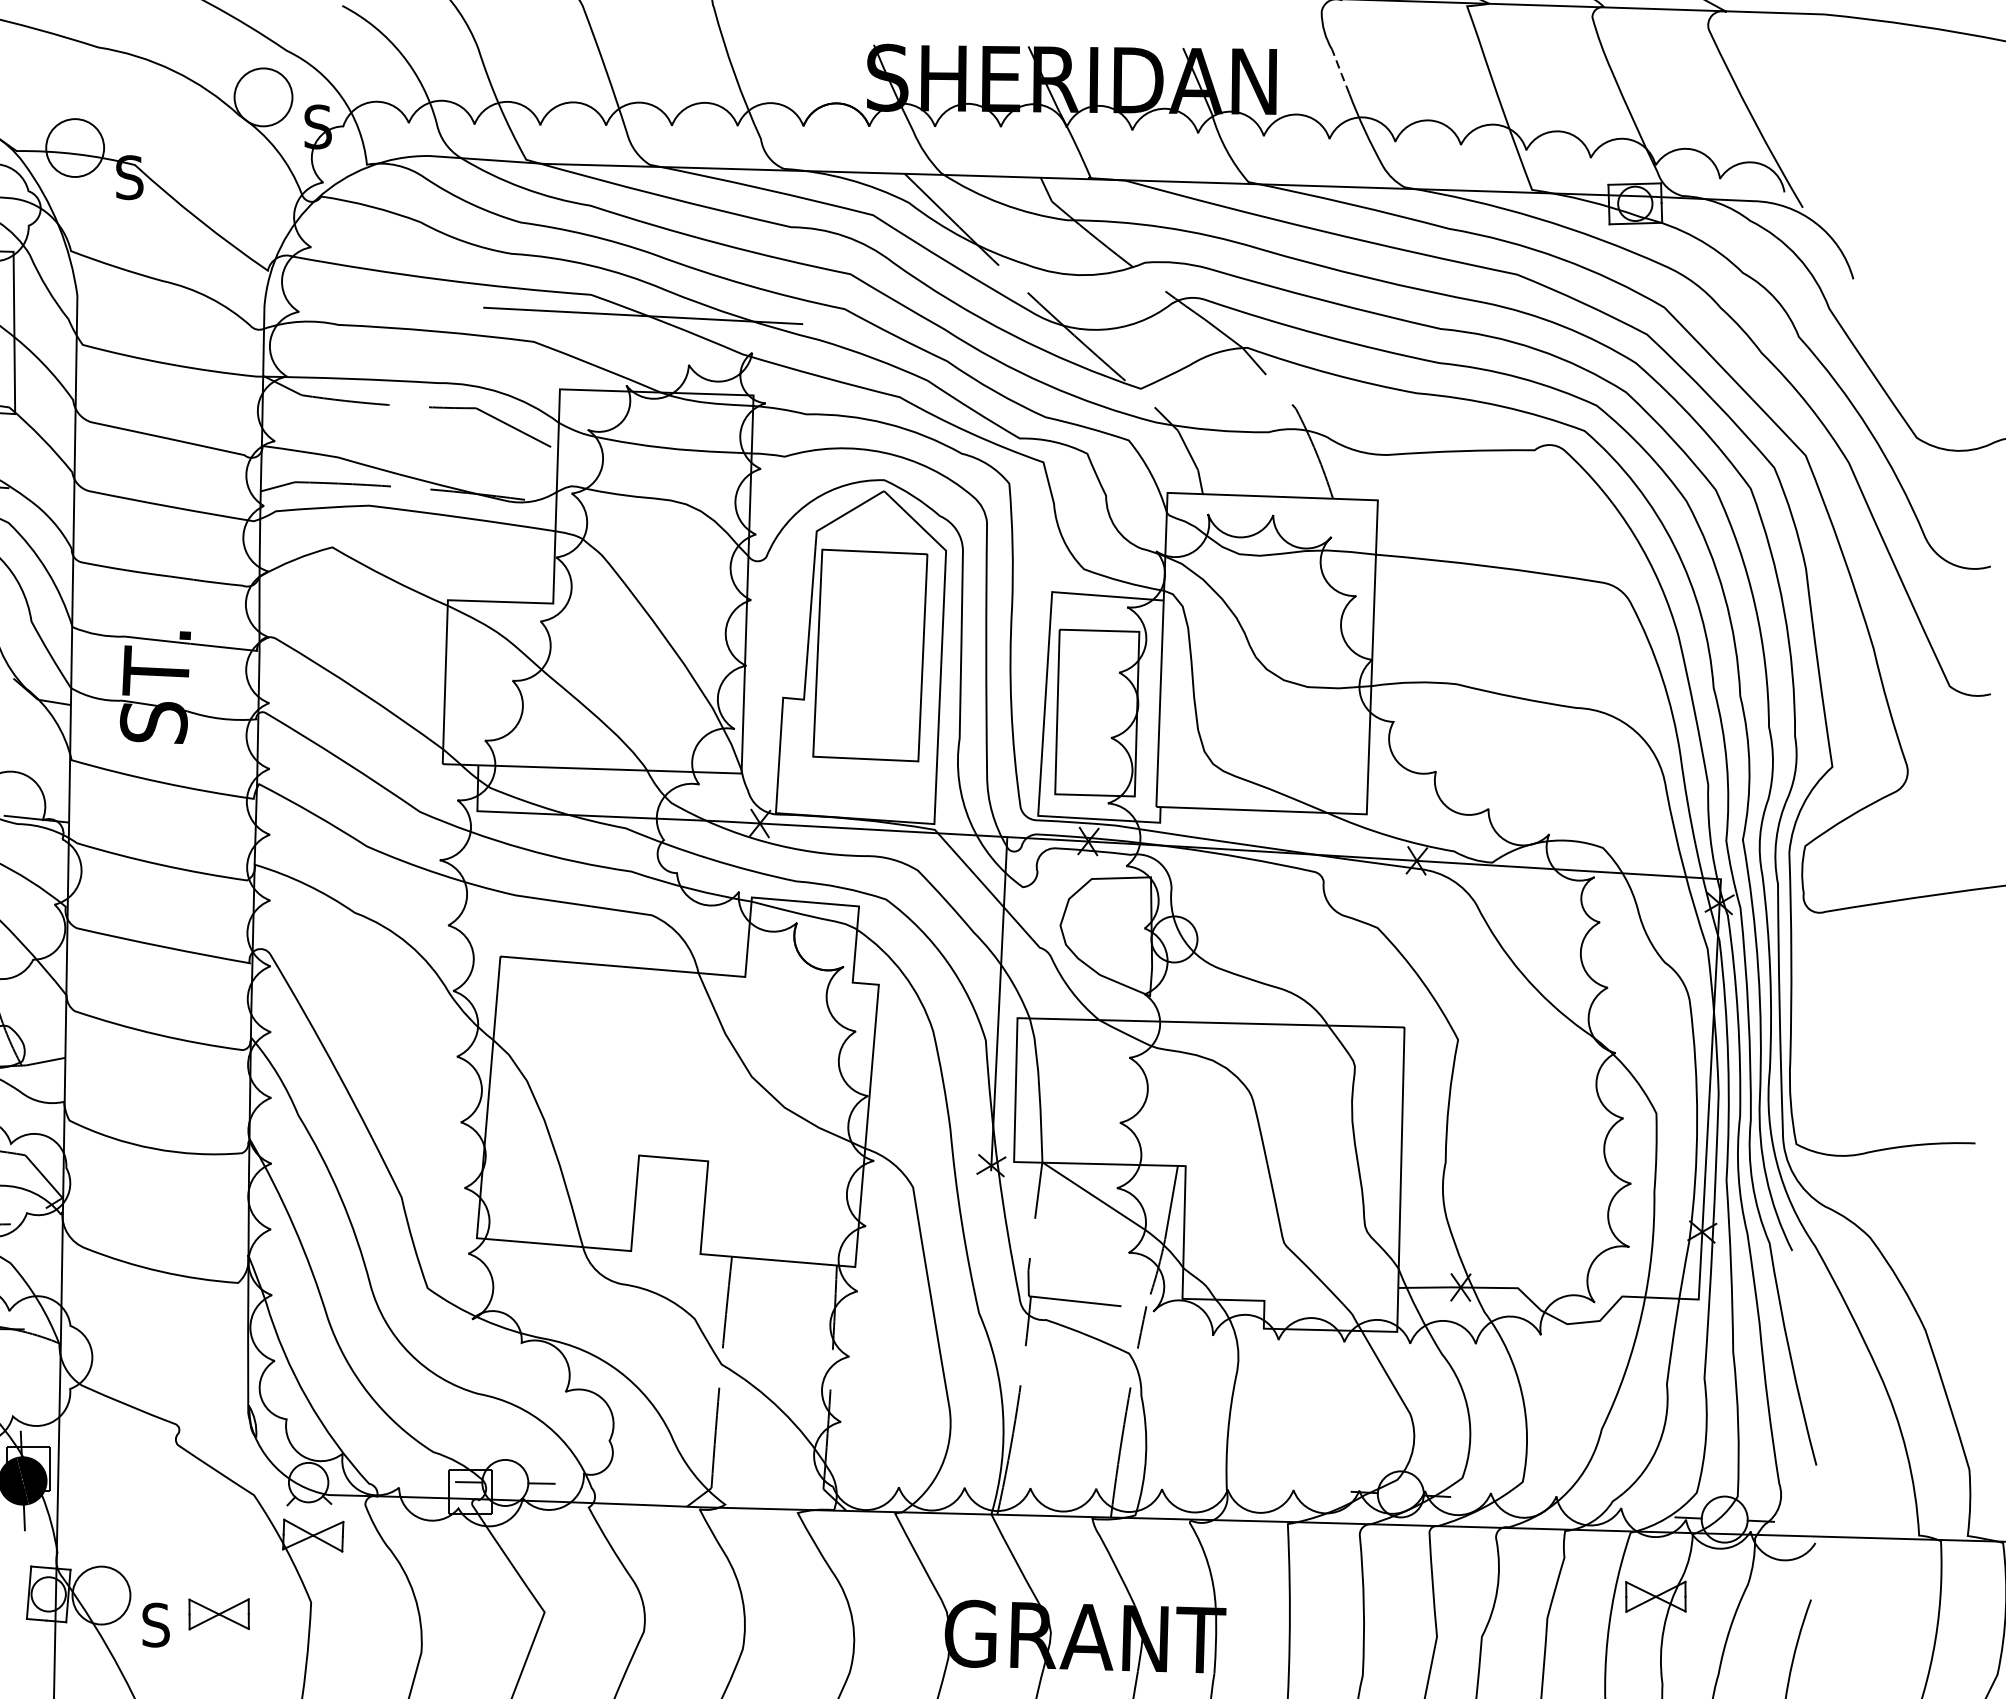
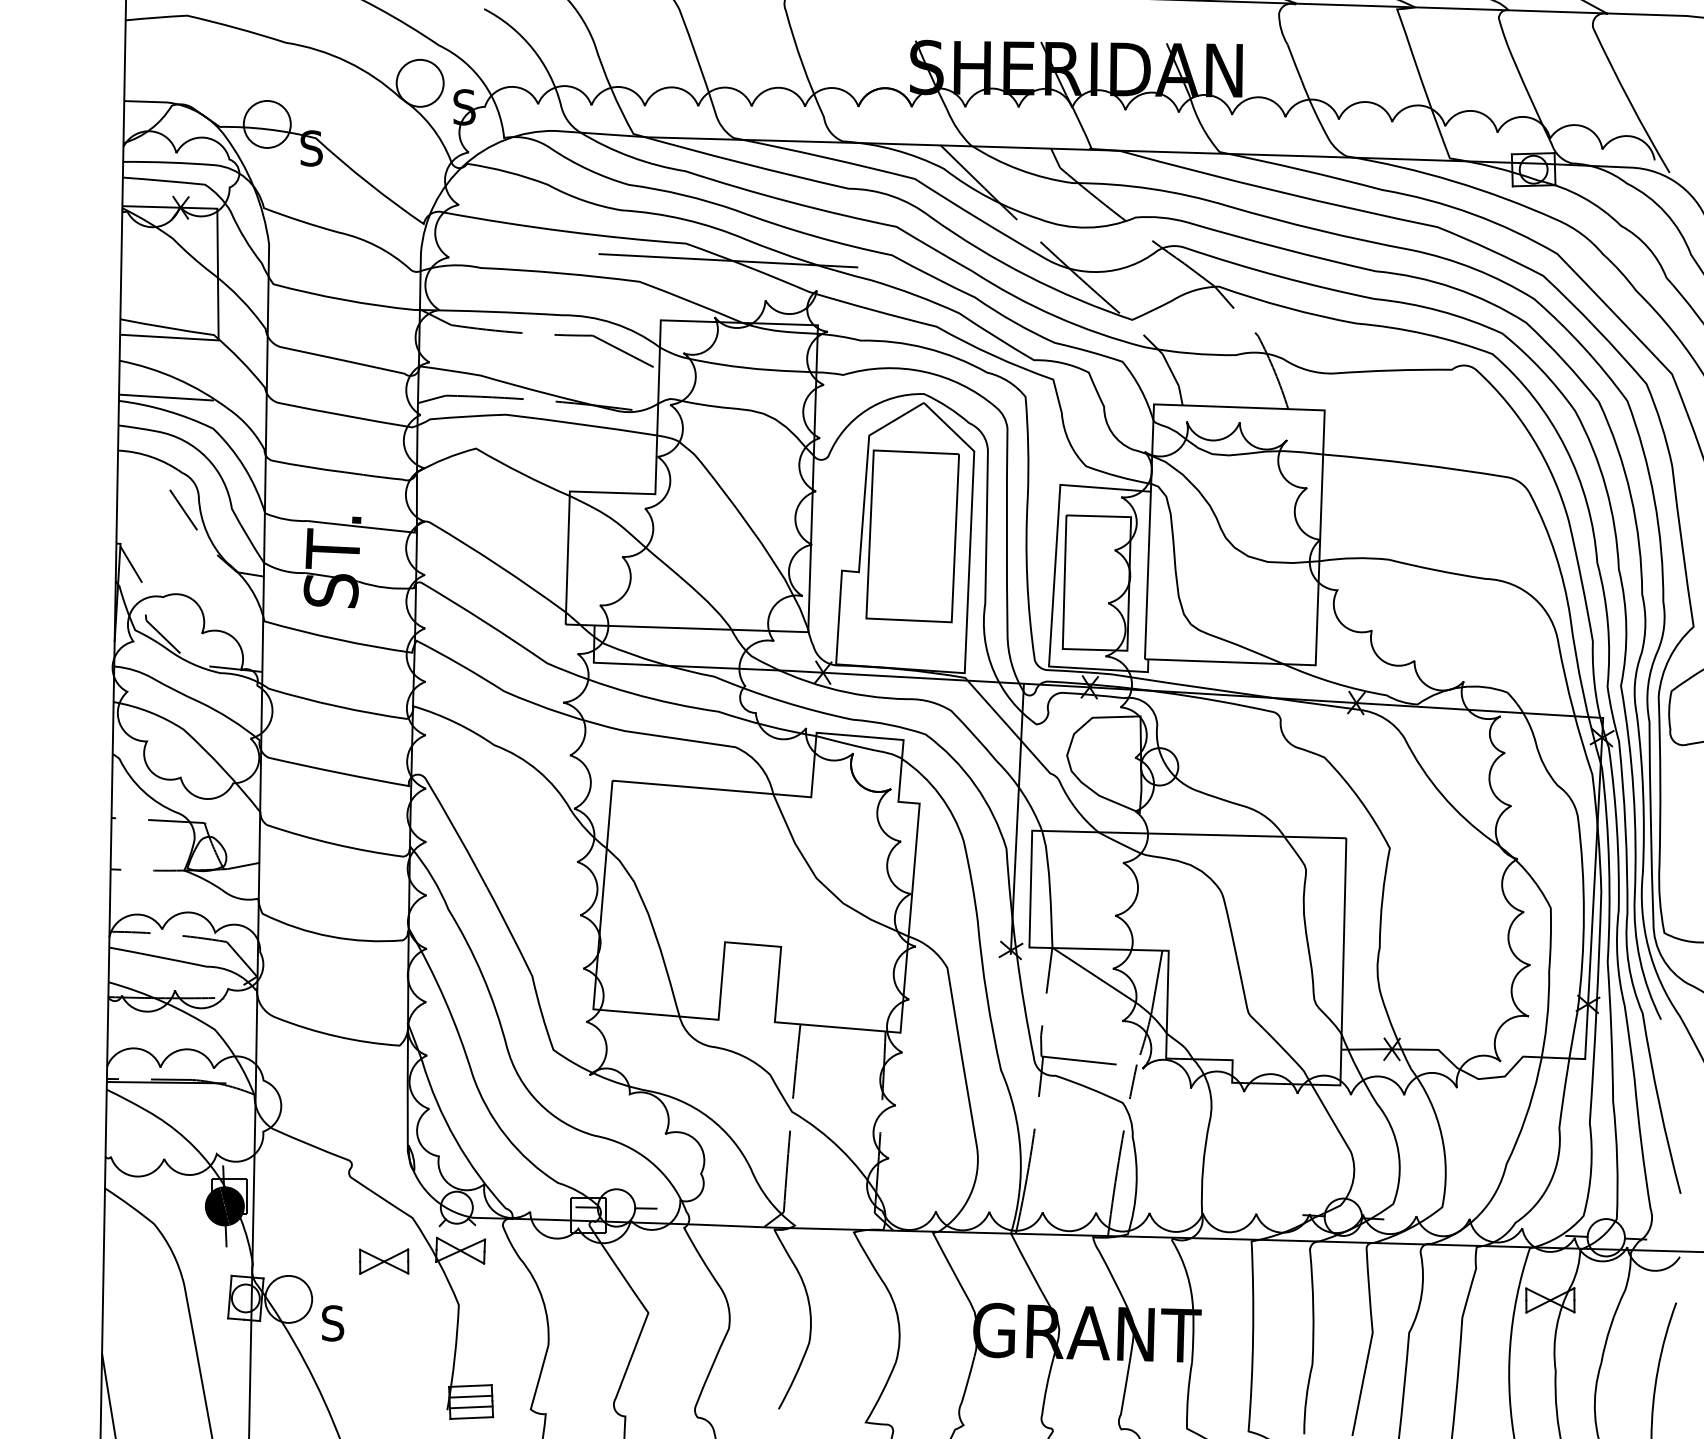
line: (1340, 71) -> (1294, 62), dashed -> solid
part: (219, 1614) -> (384, 1261), moved

